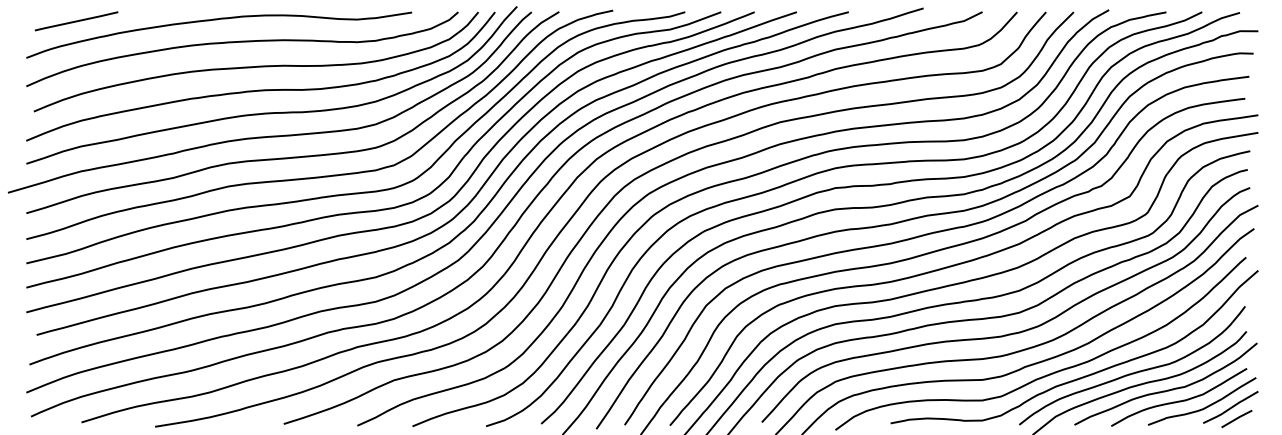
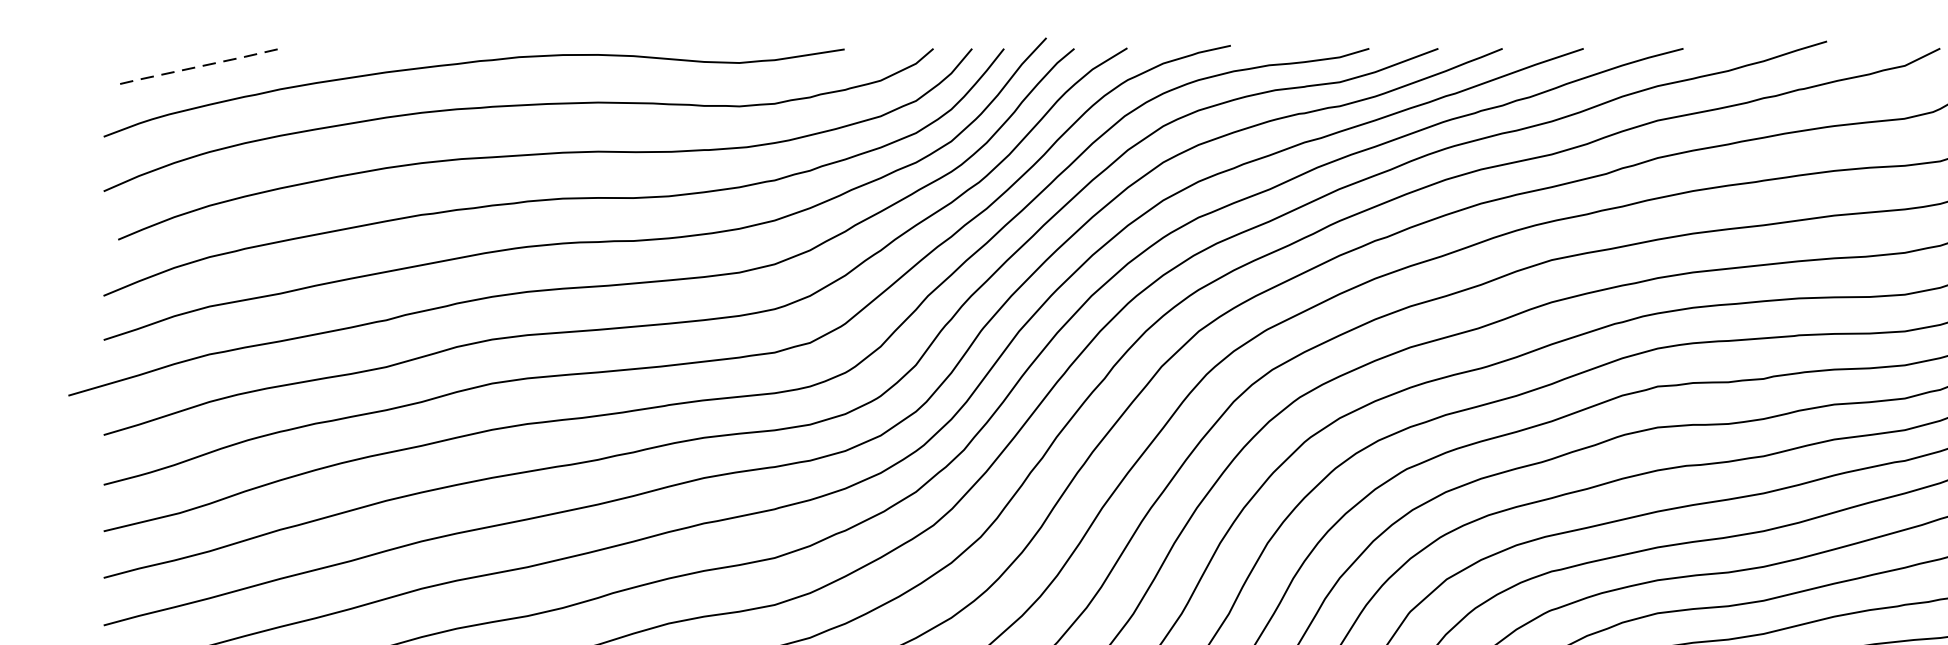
line: (76, 21) -> (200, 66), solid -> dashed

